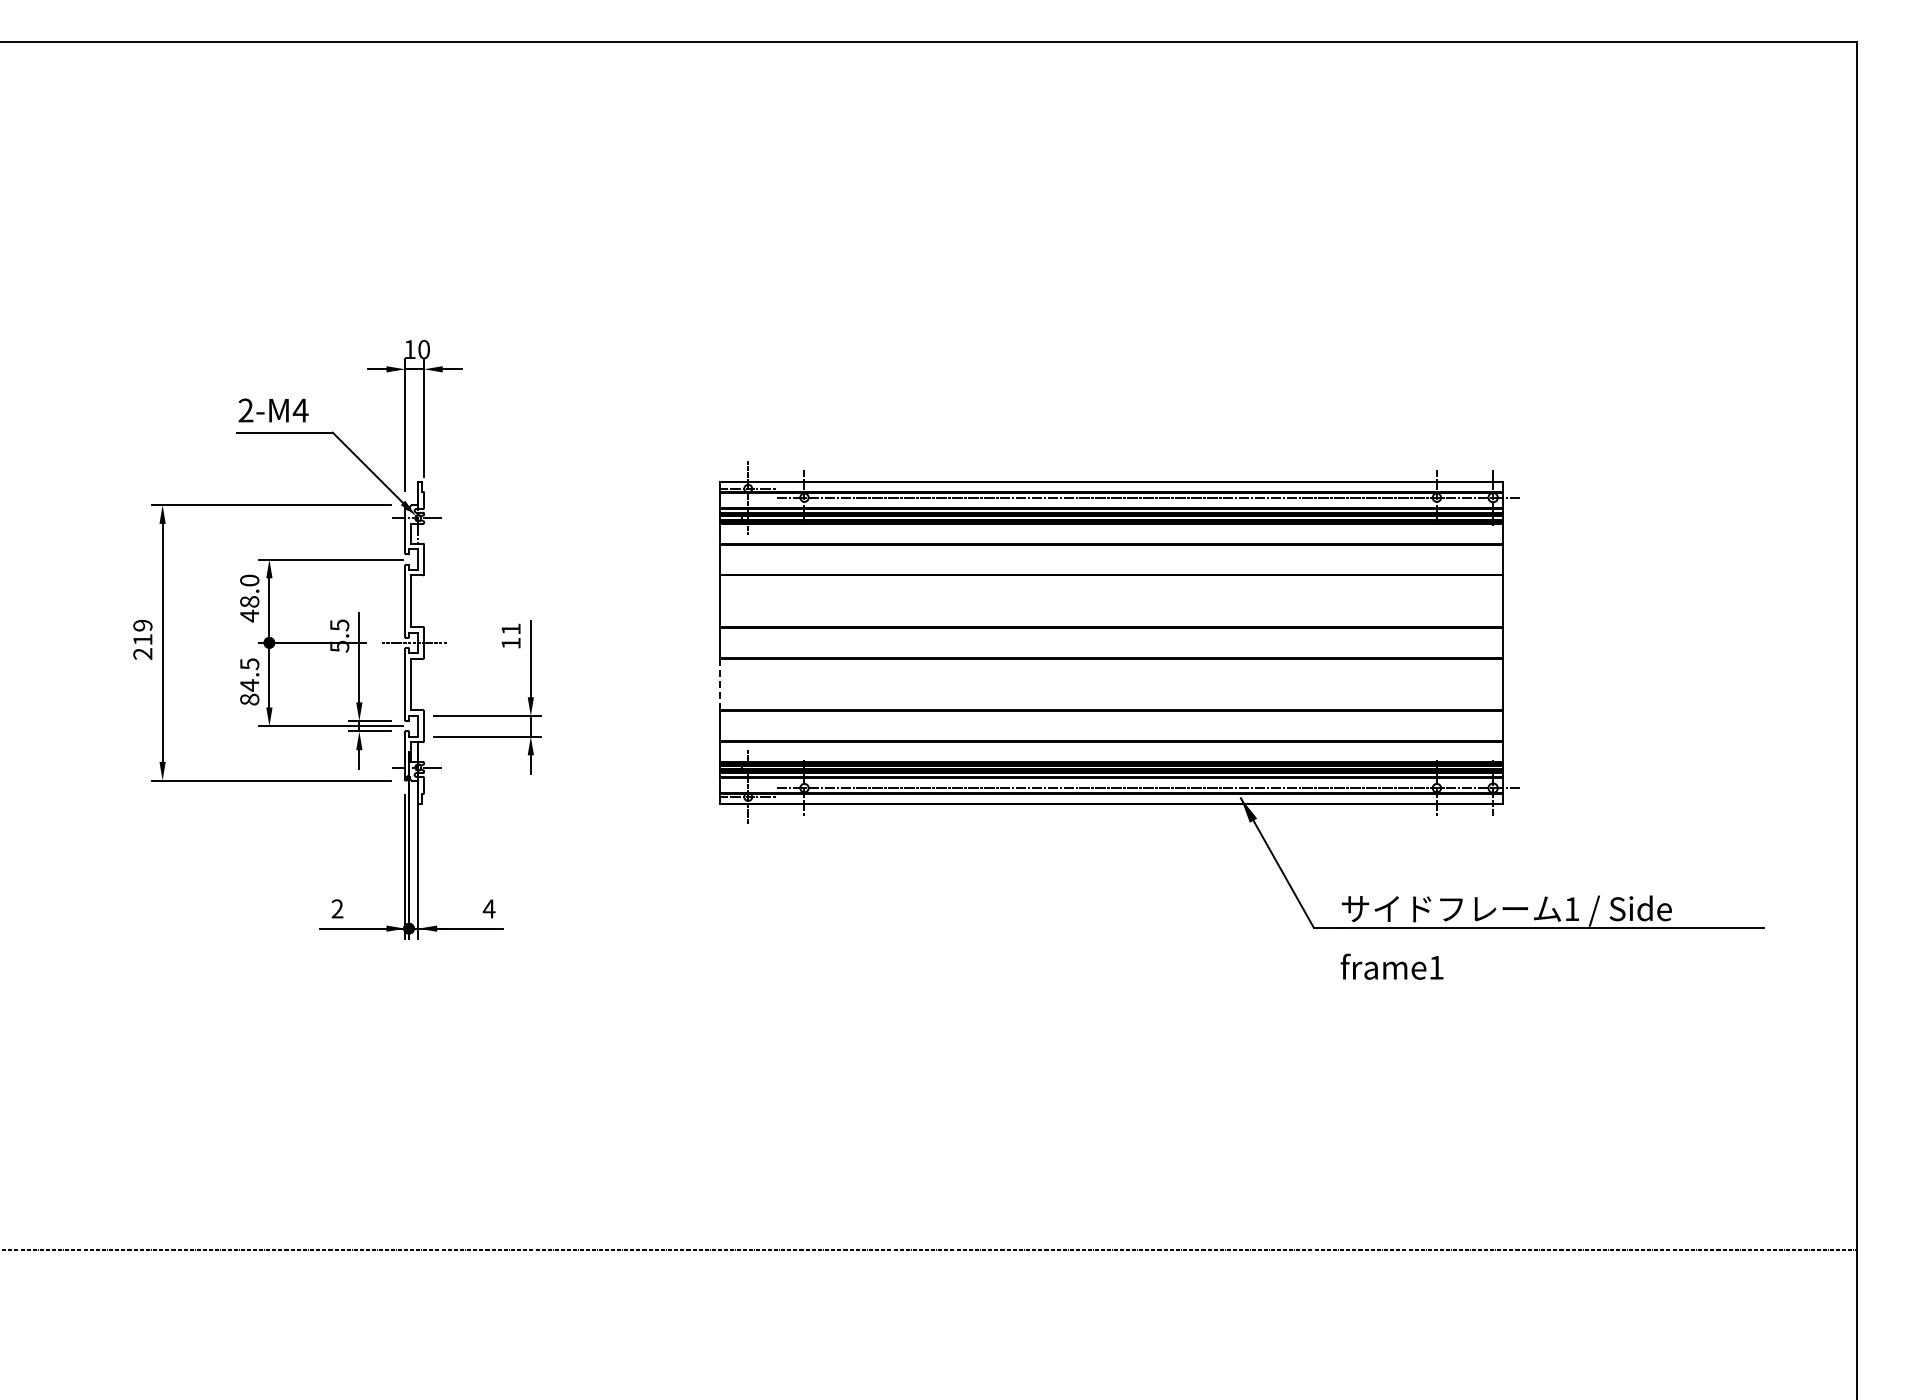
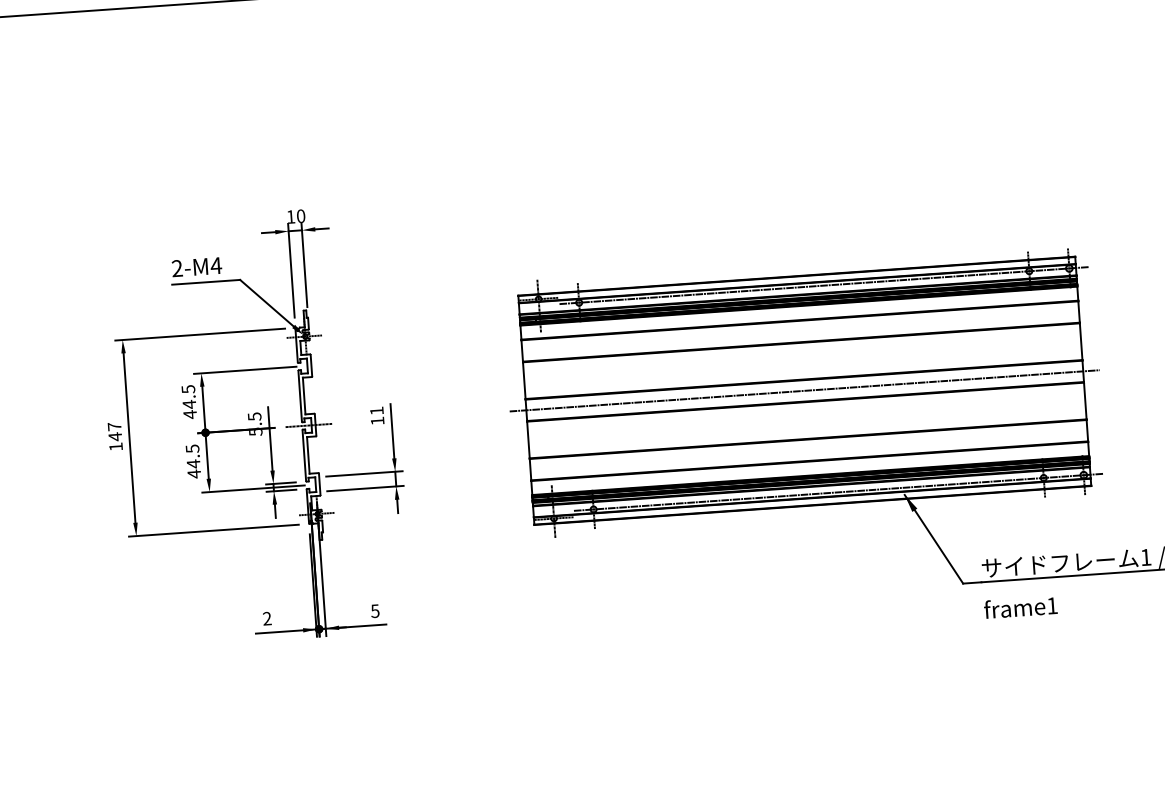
text: (249, 591) -> (188, 397), 48.0 -> 44.5
text: (142, 639) -> (115, 436), 219 -> 147
line: (1110, 642) -> (804, 390), added
line: (720, 684) -> (528, 439), dashed -> solid
text: (249, 699) -> (194, 474), 84.5 -> 44.5
text: (488, 908) -> (374, 610), 4 -> 5

